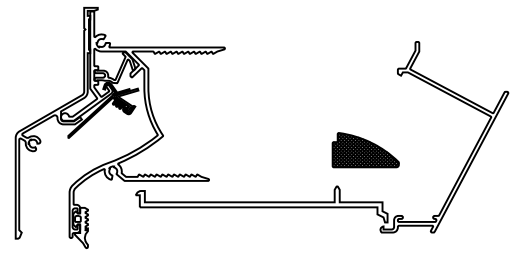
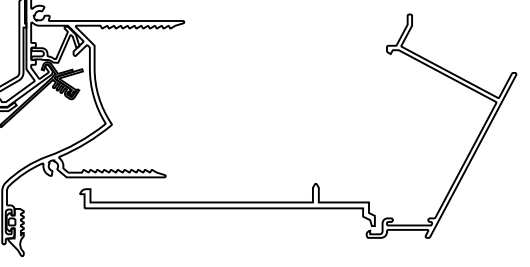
part: (365, 150) -> (349, 141), removed

